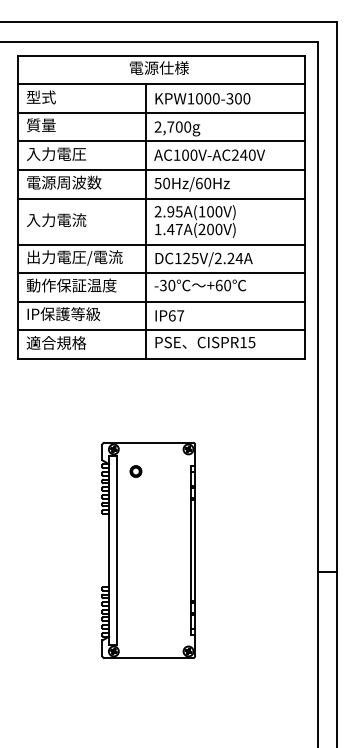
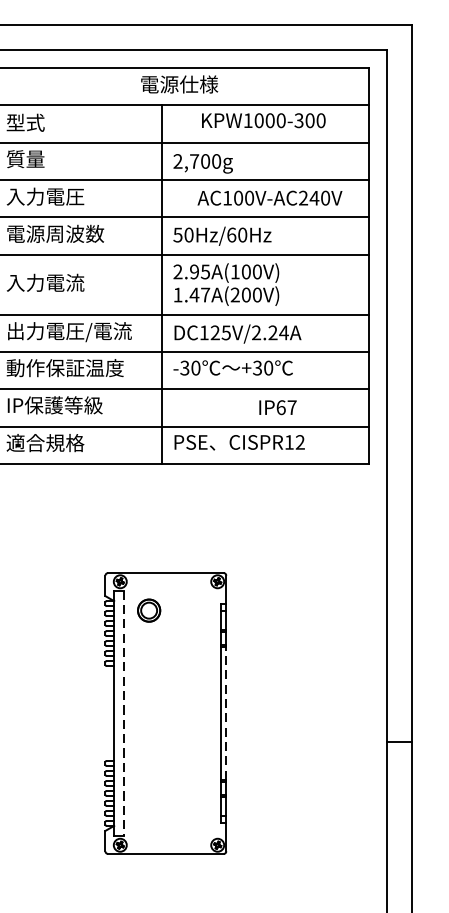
text: (202, 98) -> (263, 120), moved
text: (209, 154) -> (269, 197), moved
text: (218, 285) -> (256, 368), +60 -> +30
text: (169, 315) -> (277, 407), moved
text: (251, 342) -> (299, 442), CISPR15 -> CISPR12
part: (135, 471) -> (148, 610), size x1.6
line: (116, 550) -> (123, 713), solid -> dashed
line: (195, 550) -> (226, 713), solid -> dashed

